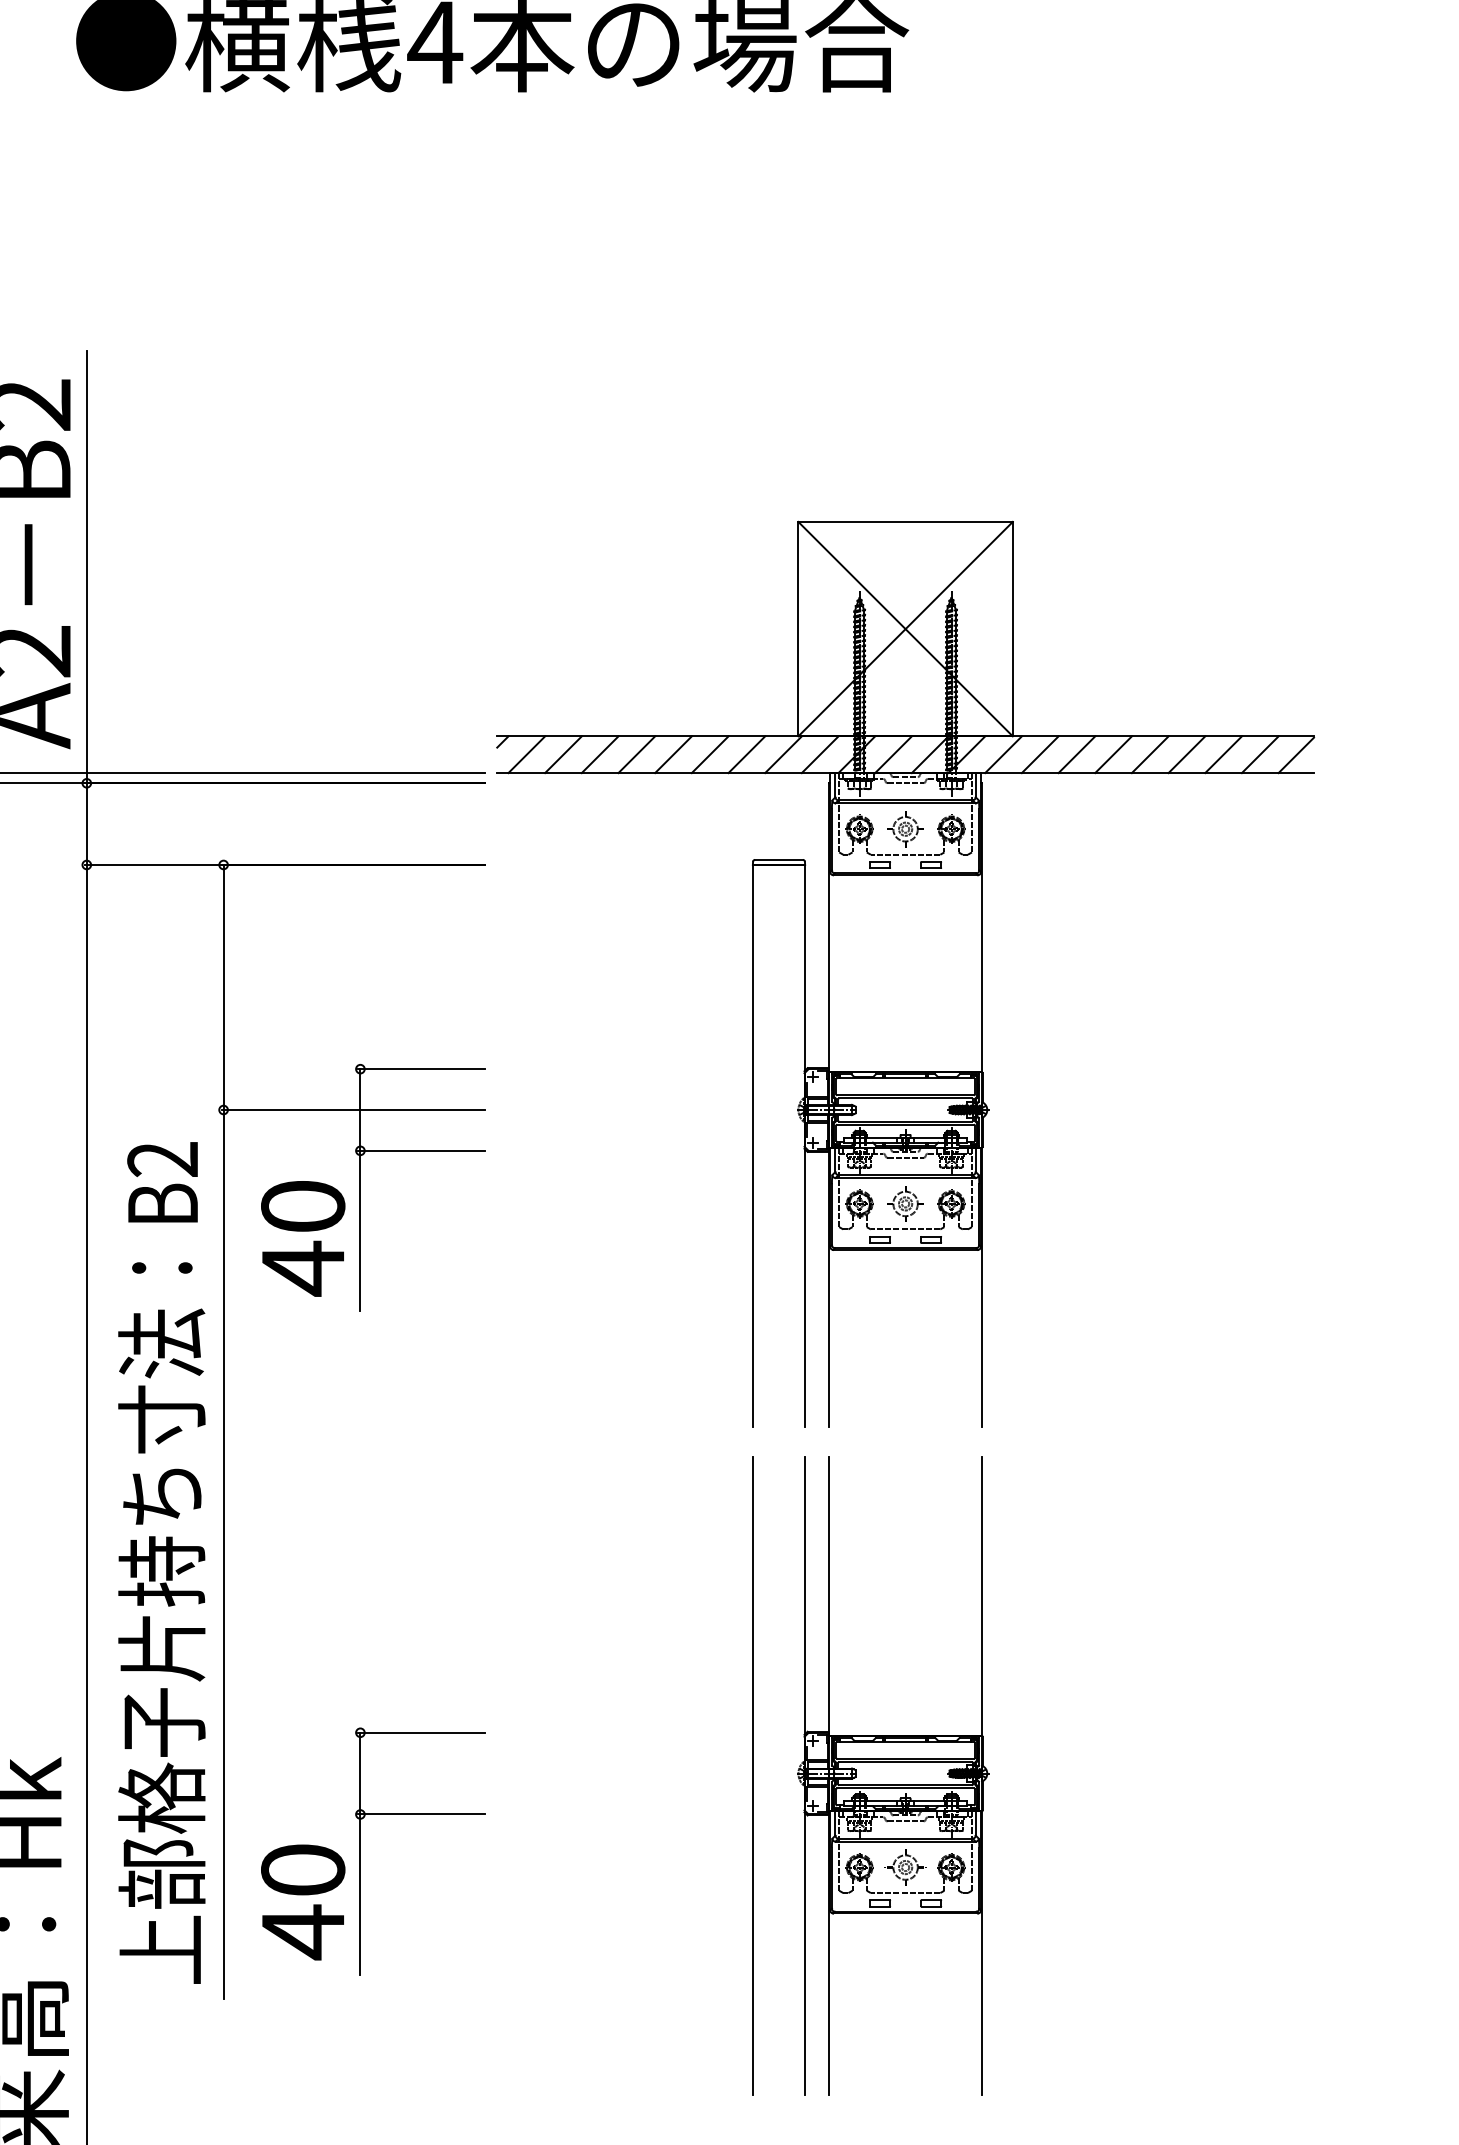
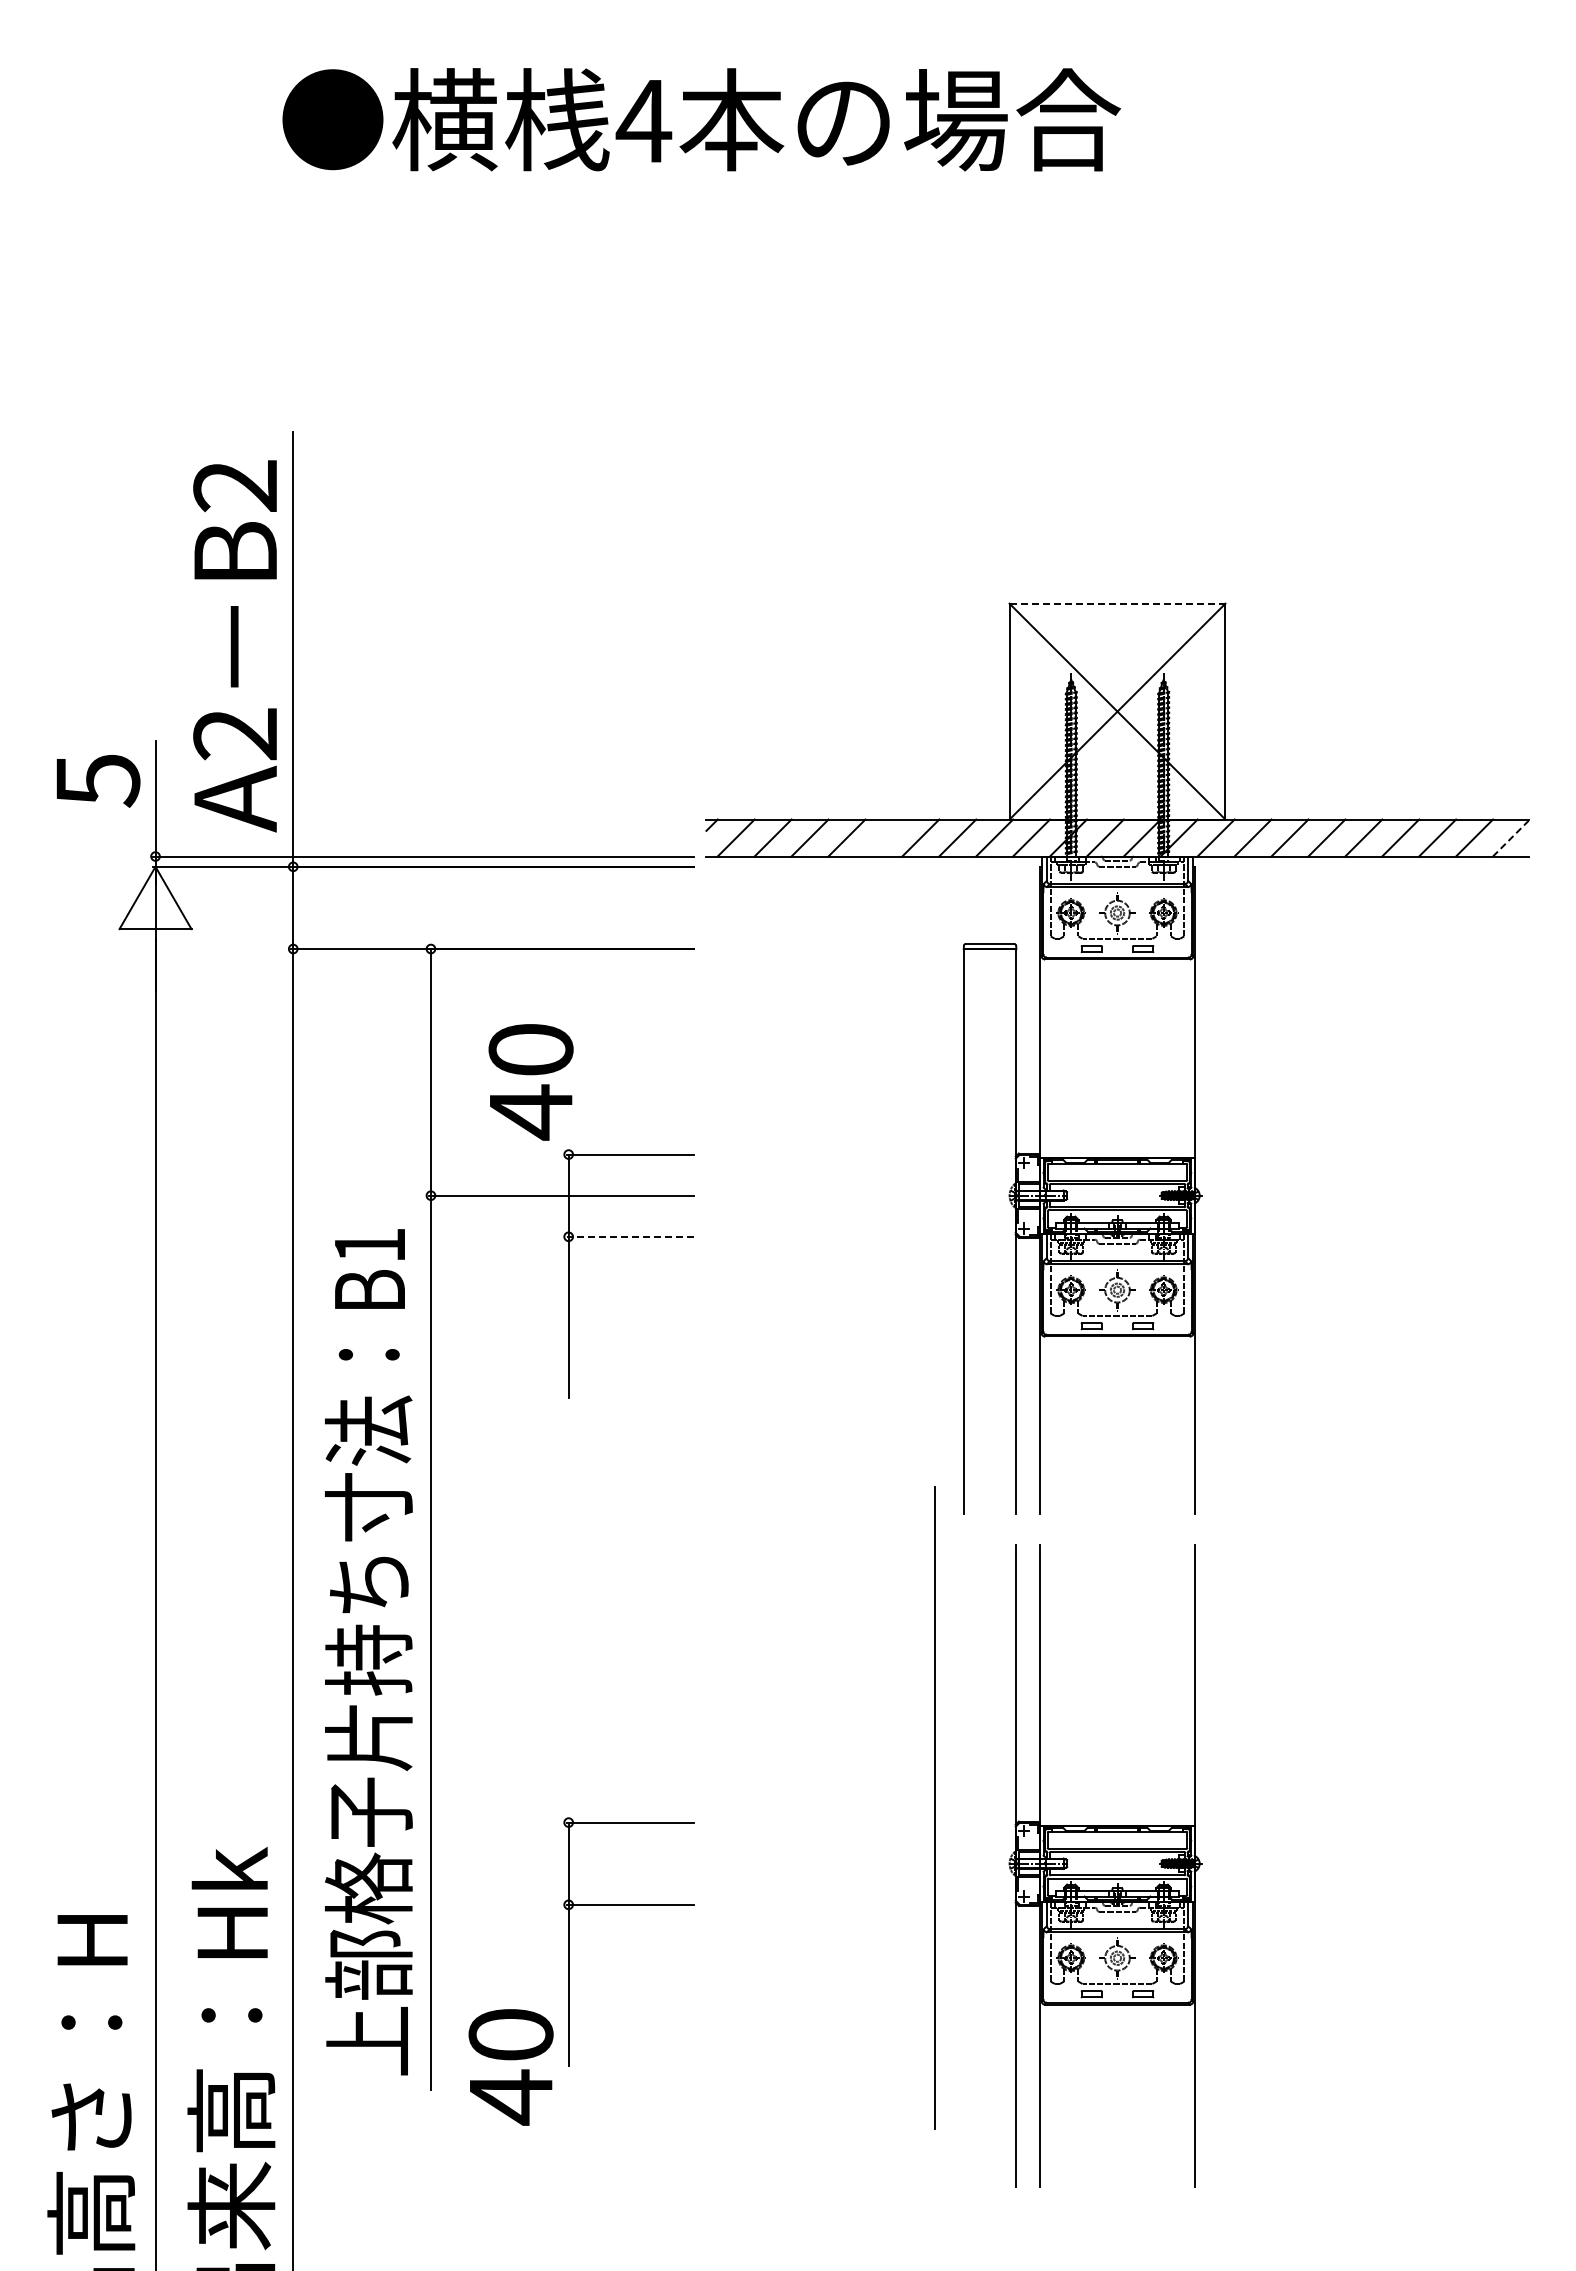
line: (905, 521) -> (1117, 603), solid -> dashed
line: (673, 754) -> (883, 837), removed
line: (1297, 755) -> (1511, 838), solid -> dashed
line: (421, 1150) -> (630, 1236), solid -> dashed
text: (161, 1159) -> (368, 1245), B2 -> B1
text: (302, 1238) -> (530, 1082), moved
line: (752, 1775) -> (934, 1807), moved
text: (302, 1902) -> (510, 2067), moved

